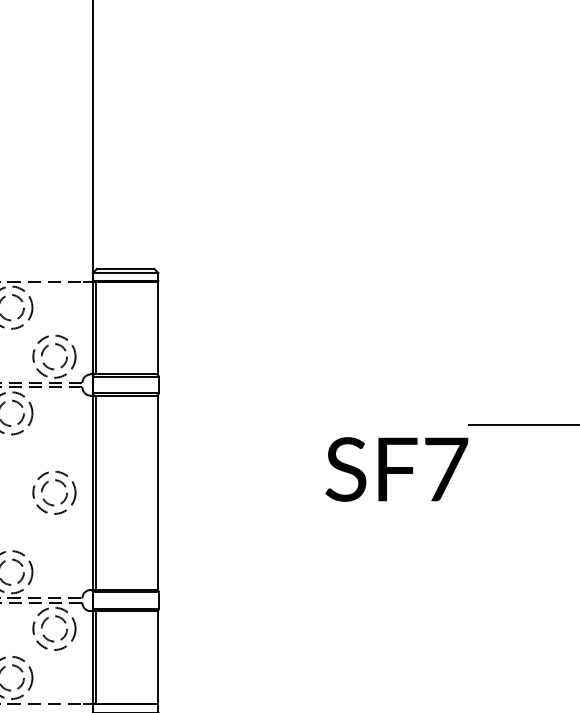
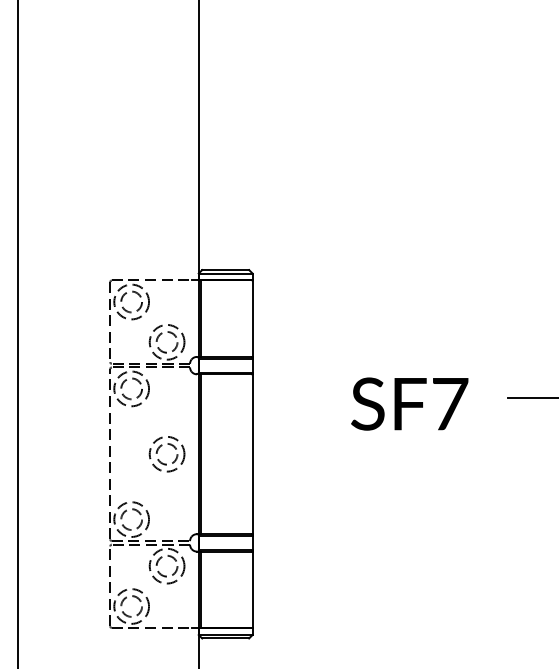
text: (396, 468) -> (409, 403), moved

